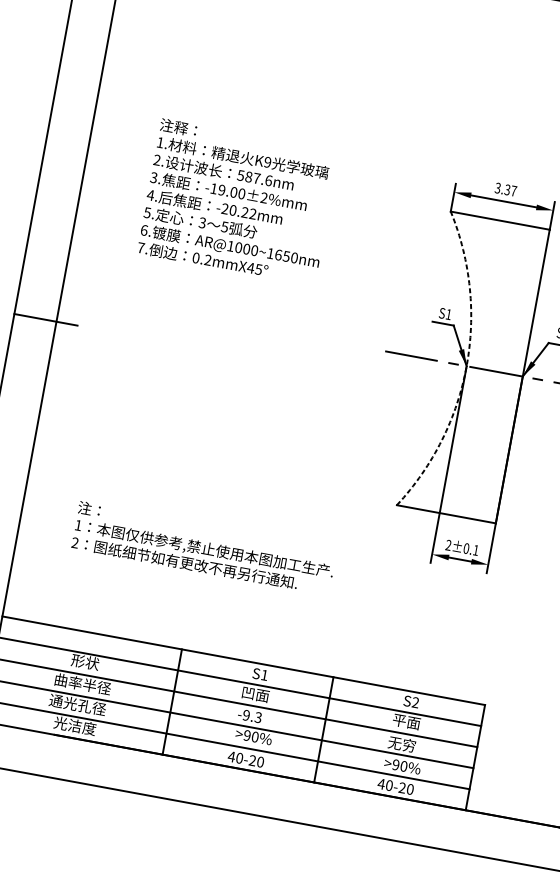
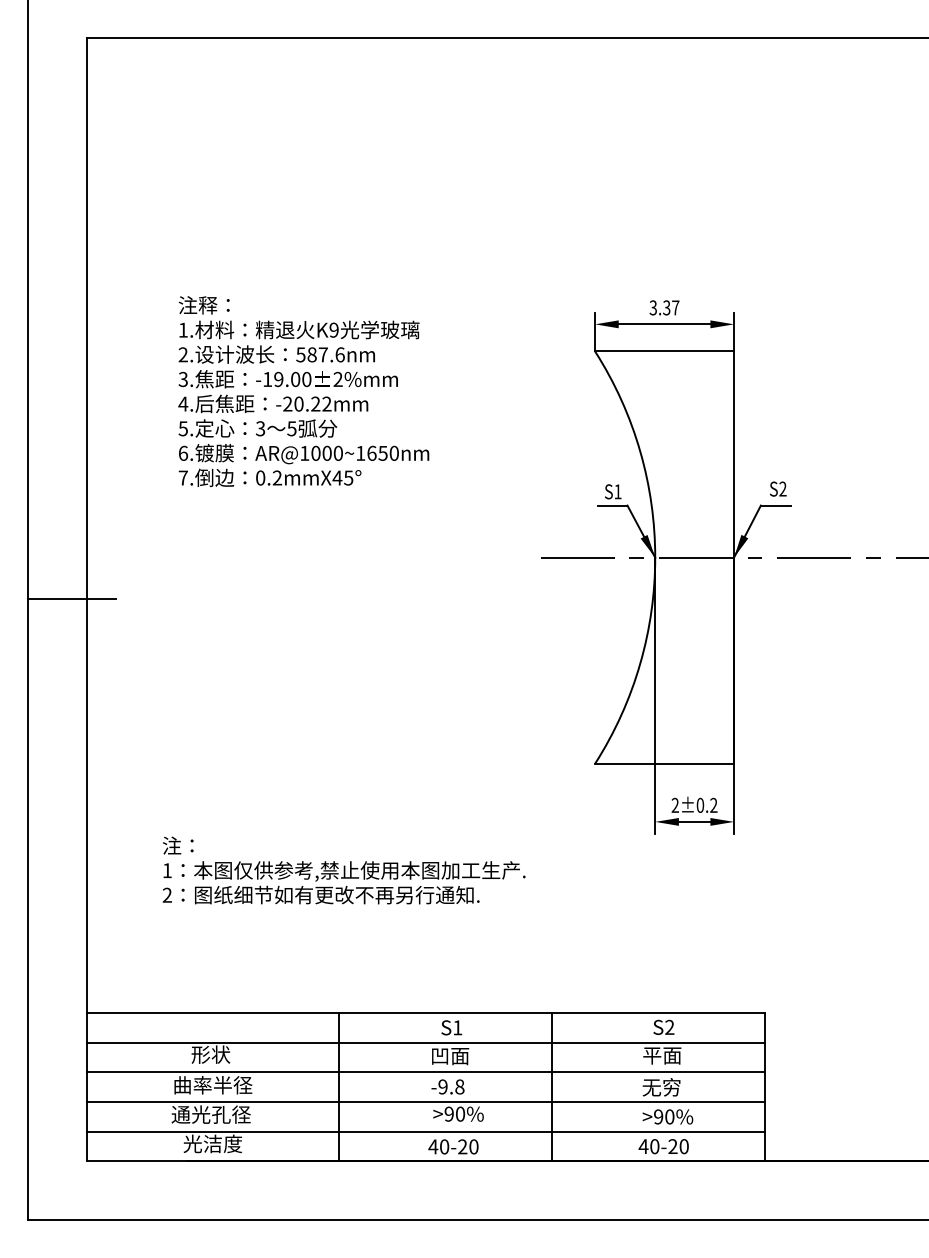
arc: (466, 366) -> (655, 557), dashed -> solid
text: (475, 549) -> (713, 804), 2±0.1 -> 2±0.2
text: (258, 717) -> (459, 1086), -9.3 -> -9.8

